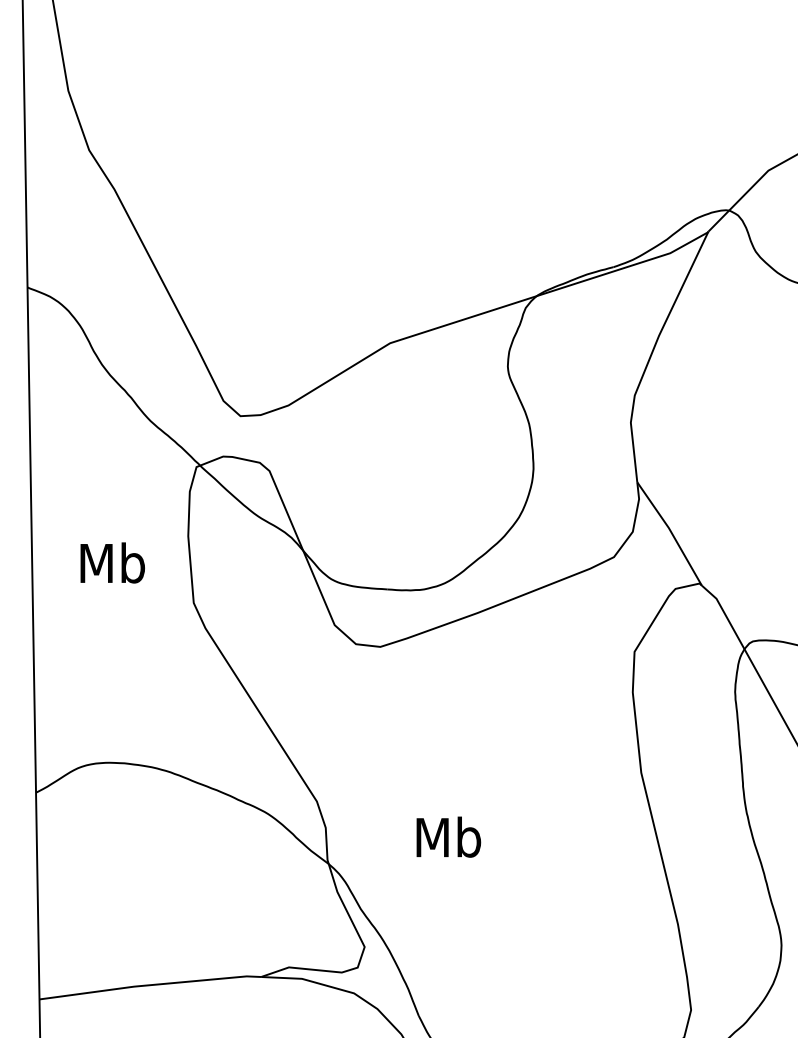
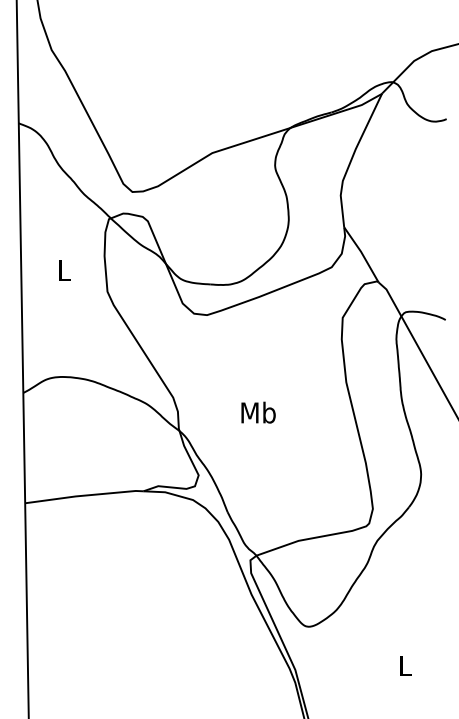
text: (113, 563) -> (64, 270), Mb -> L
text: (448, 836) -> (258, 412), moved

